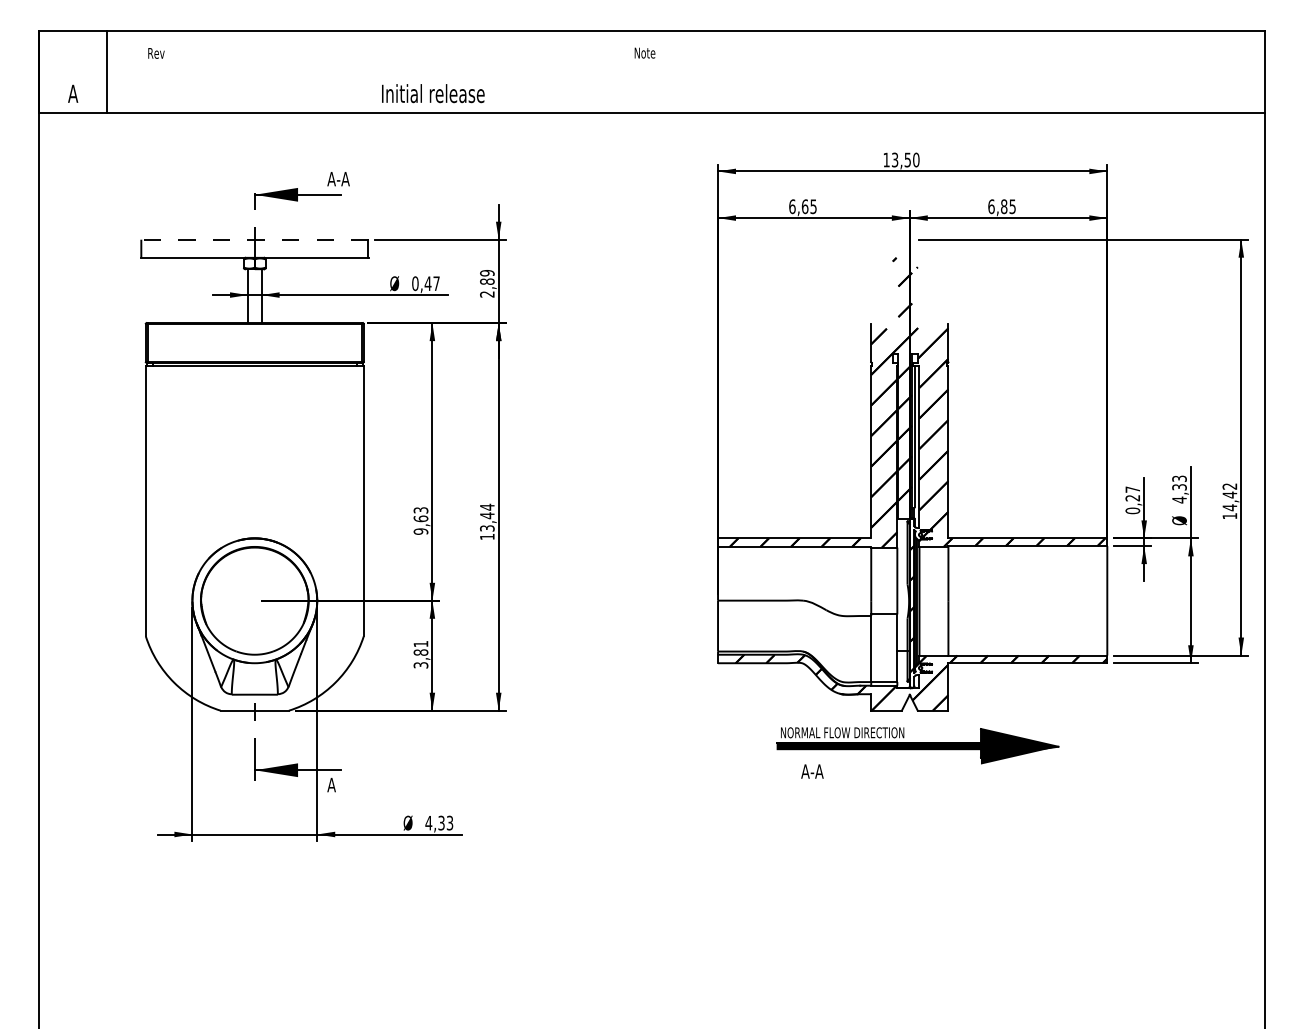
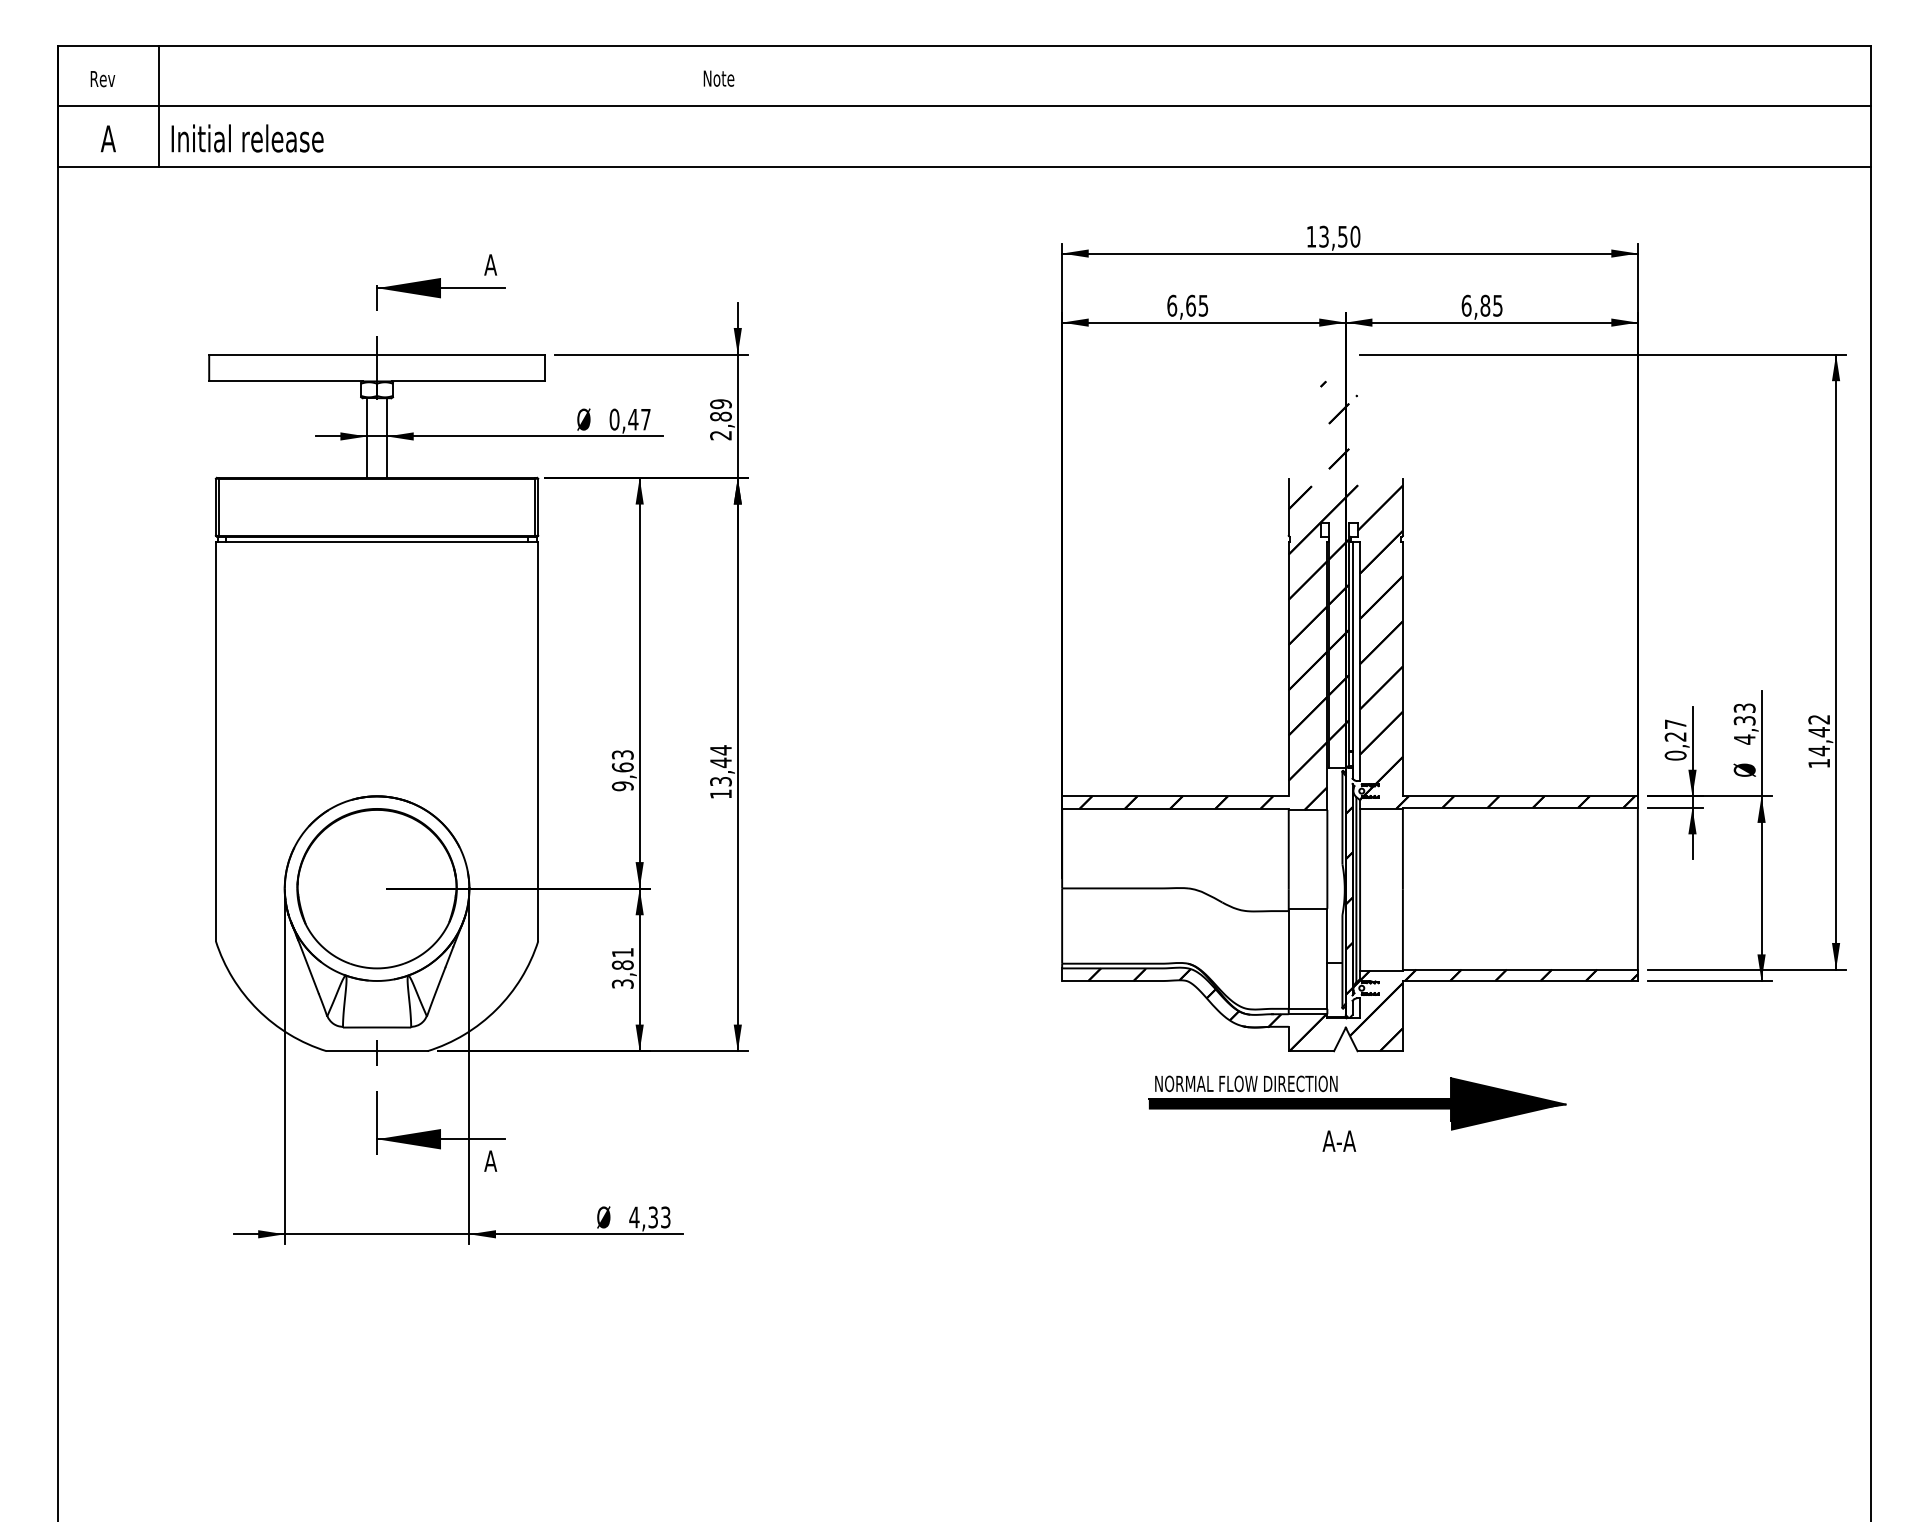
text: (644, 52) -> (718, 77), moved
text: (156, 53) -> (102, 79), moved
line: (651, 71) -> (963, 105), added
text: (433, 93) -> (247, 138), moved
text: (342, 179) -> (506, 265), A-A -> A
line: (254, 239) -> (376, 354), dashed -> solid
text: (812, 771) -> (1339, 1141), moved

